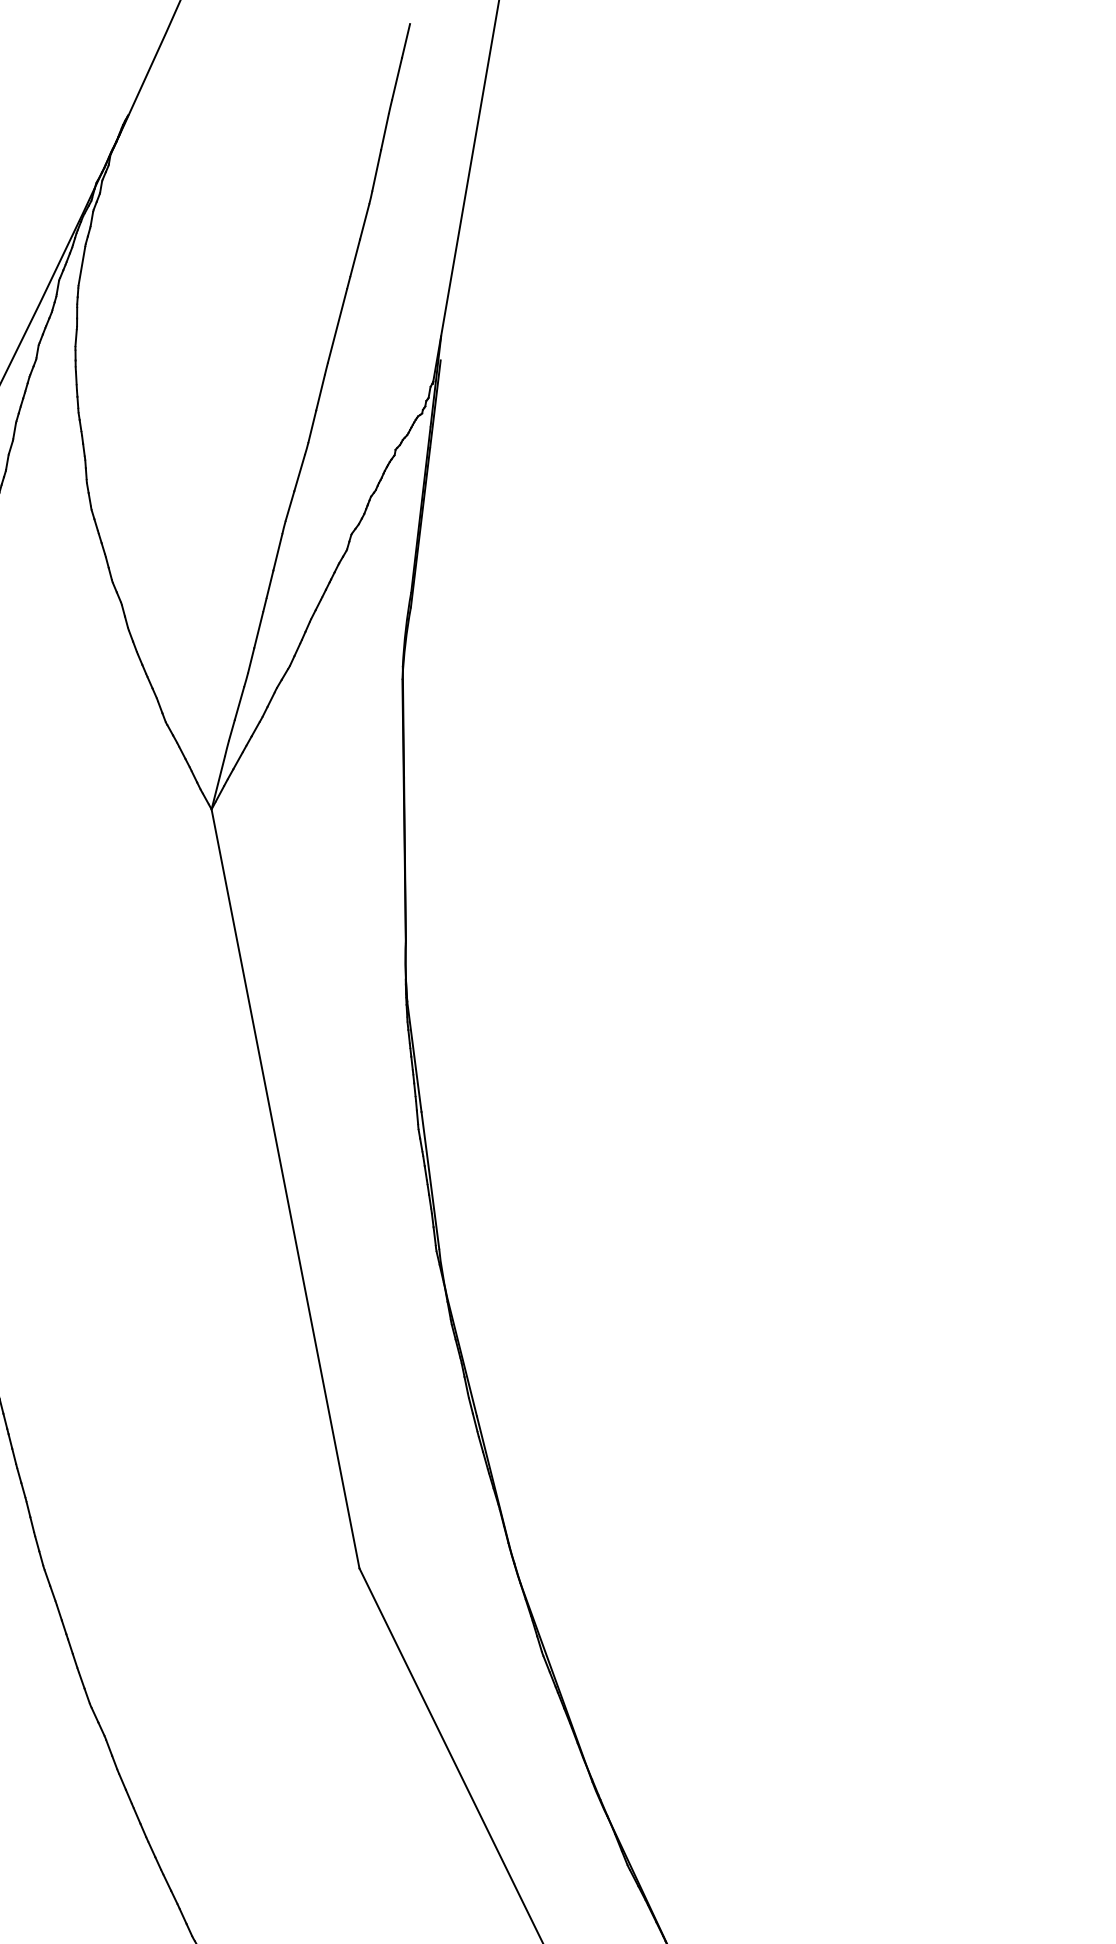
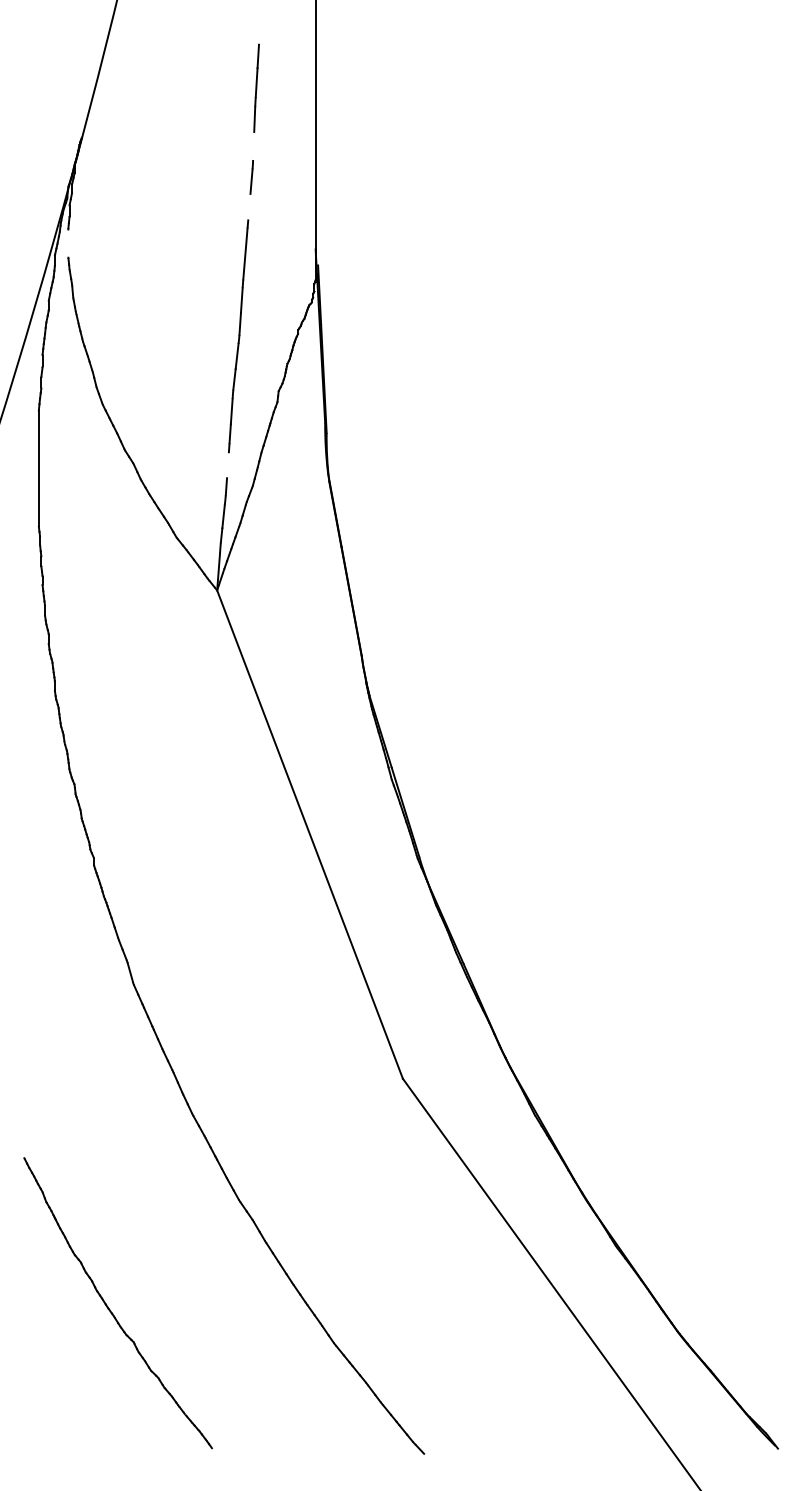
line: (376, 169) -> (253, 145), removed
line: (355, 257) -> (249, 206), removed
line: (82, 265) -> (68, 243), removed
line: (258, 629) -> (227, 465), removed

